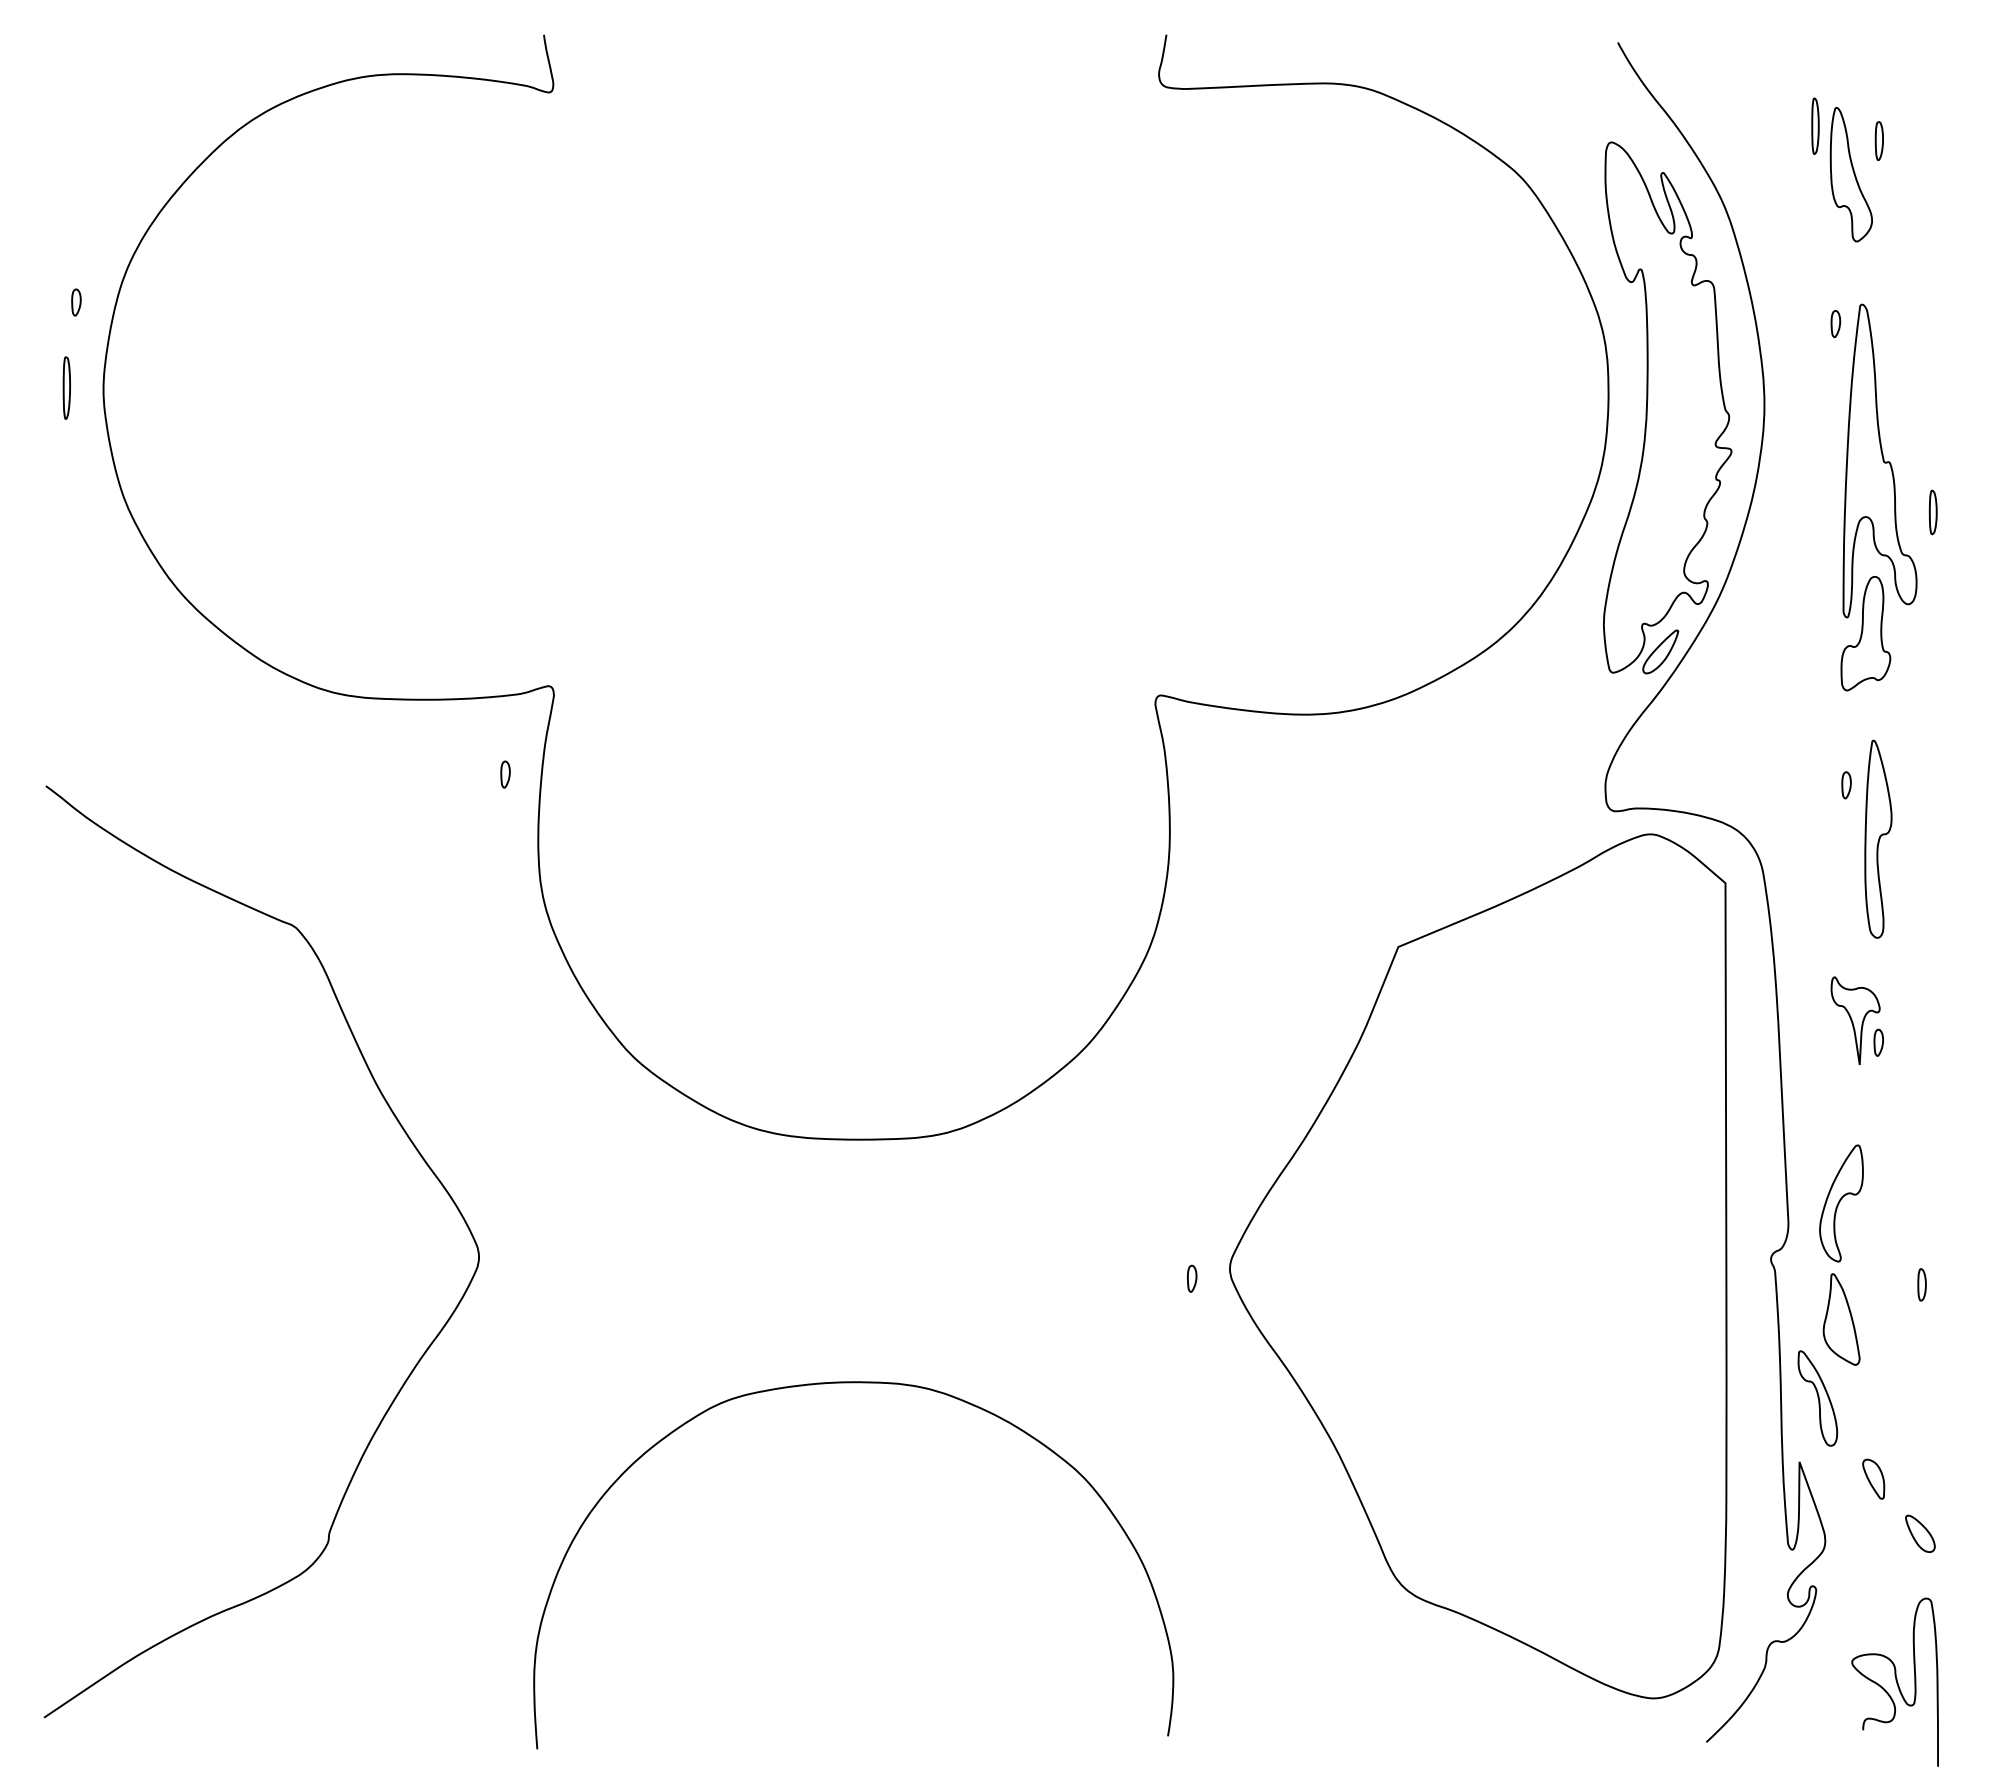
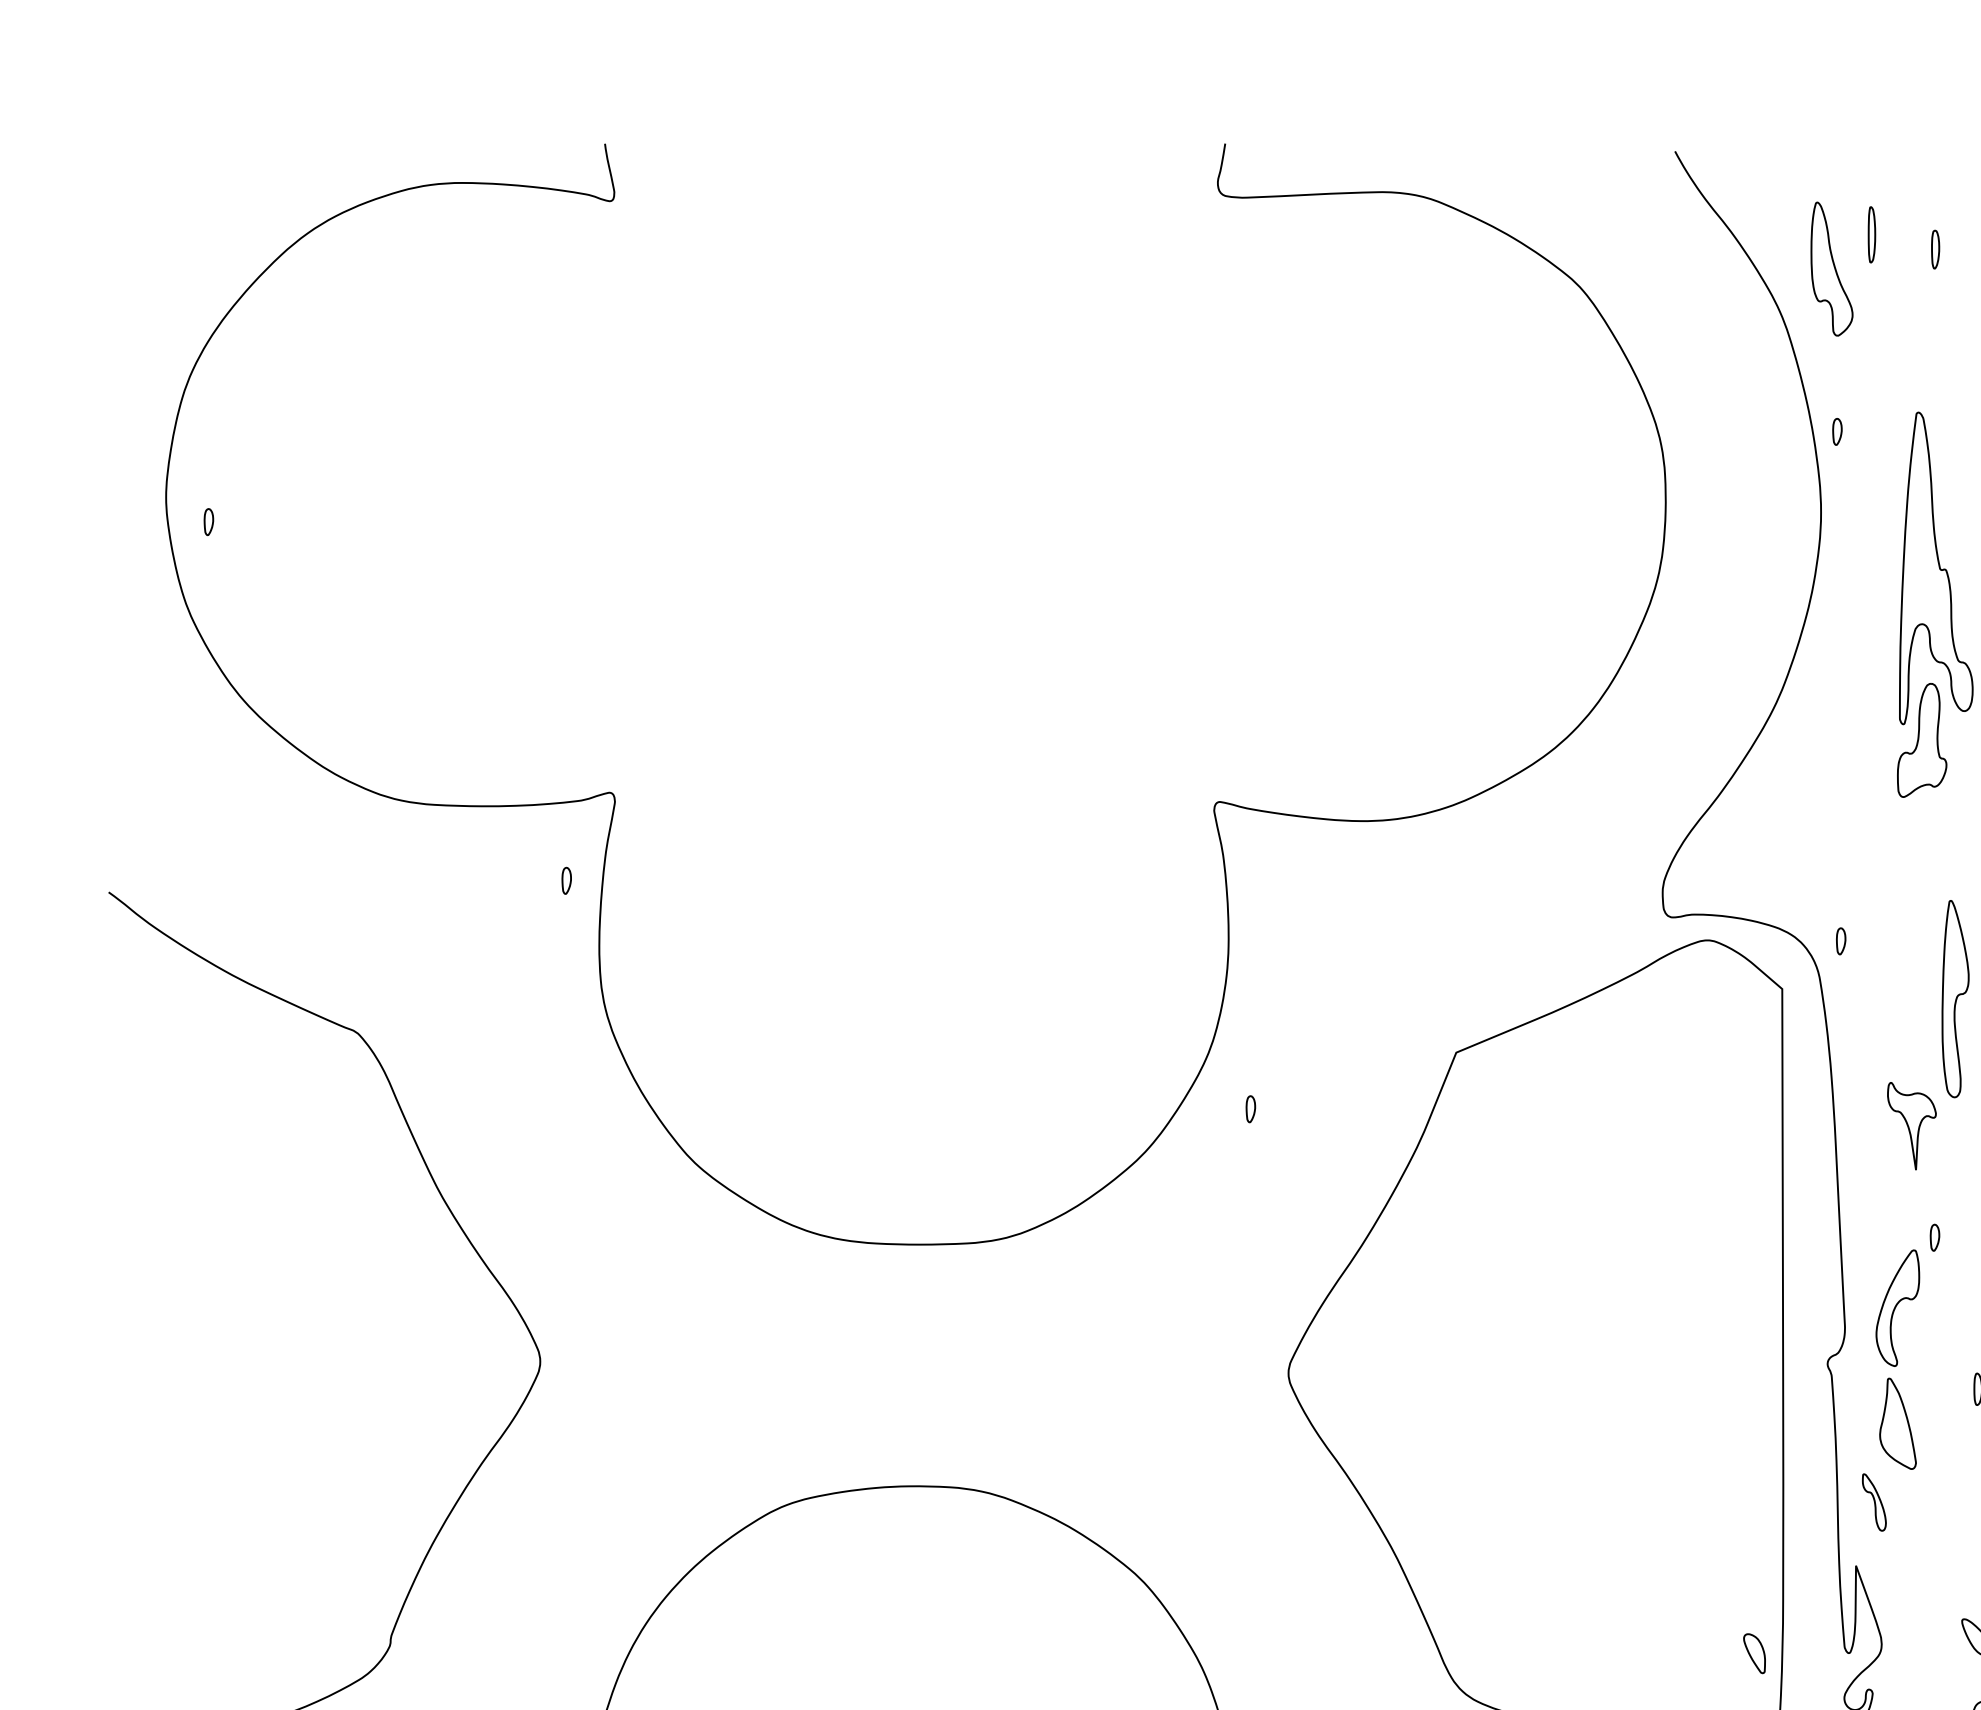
part: (1850, 174) -> (1831, 268), moved
part: (76, 302) -> (208, 522), moved
part: (1835, 323) -> (1837, 431), moved
part: (66, 387) -> (129, 495), removed
part: (1667, 407) -> (1724, 515), removed
part: (1846, 785) -> (1841, 941), moved
part: (1878, 838) -> (1955, 998), moved
part: (1878, 1042) -> (1934, 1237), moved
part: (1192, 1278) -> (1251, 1108), moved
part: (1817, 1398) -> (1873, 1502), size x0.6
part: (1873, 1478) -> (1754, 1652), moved

